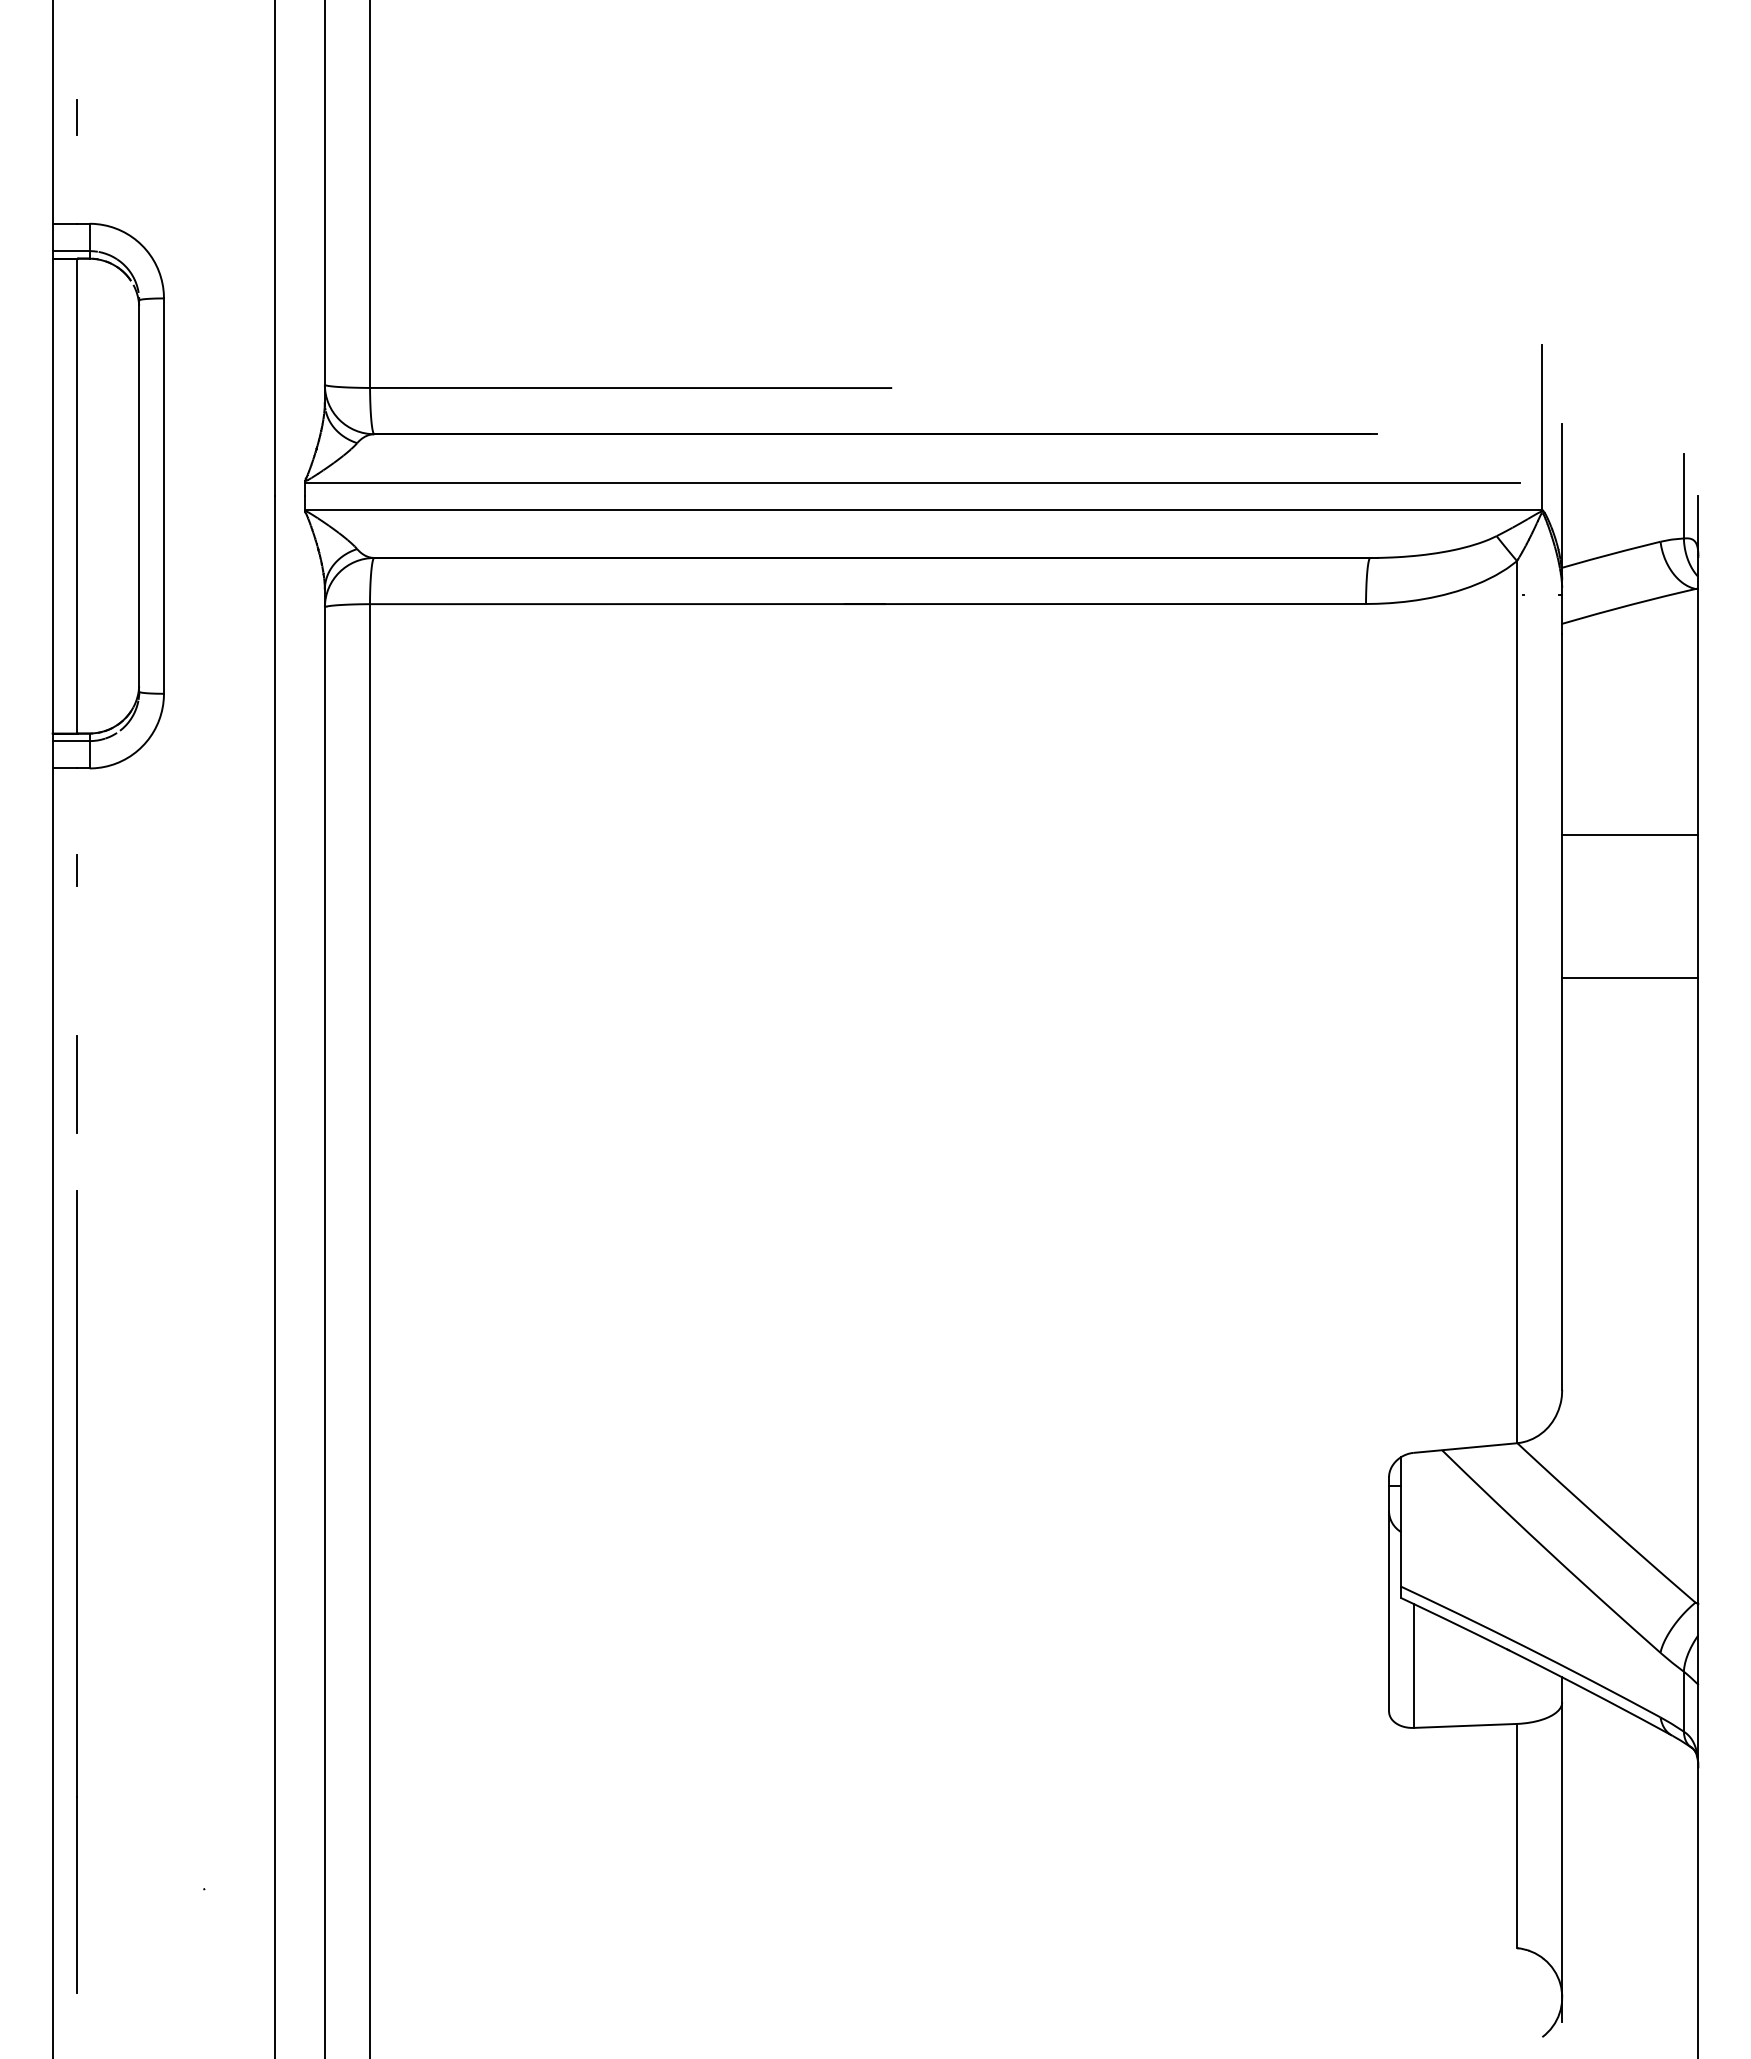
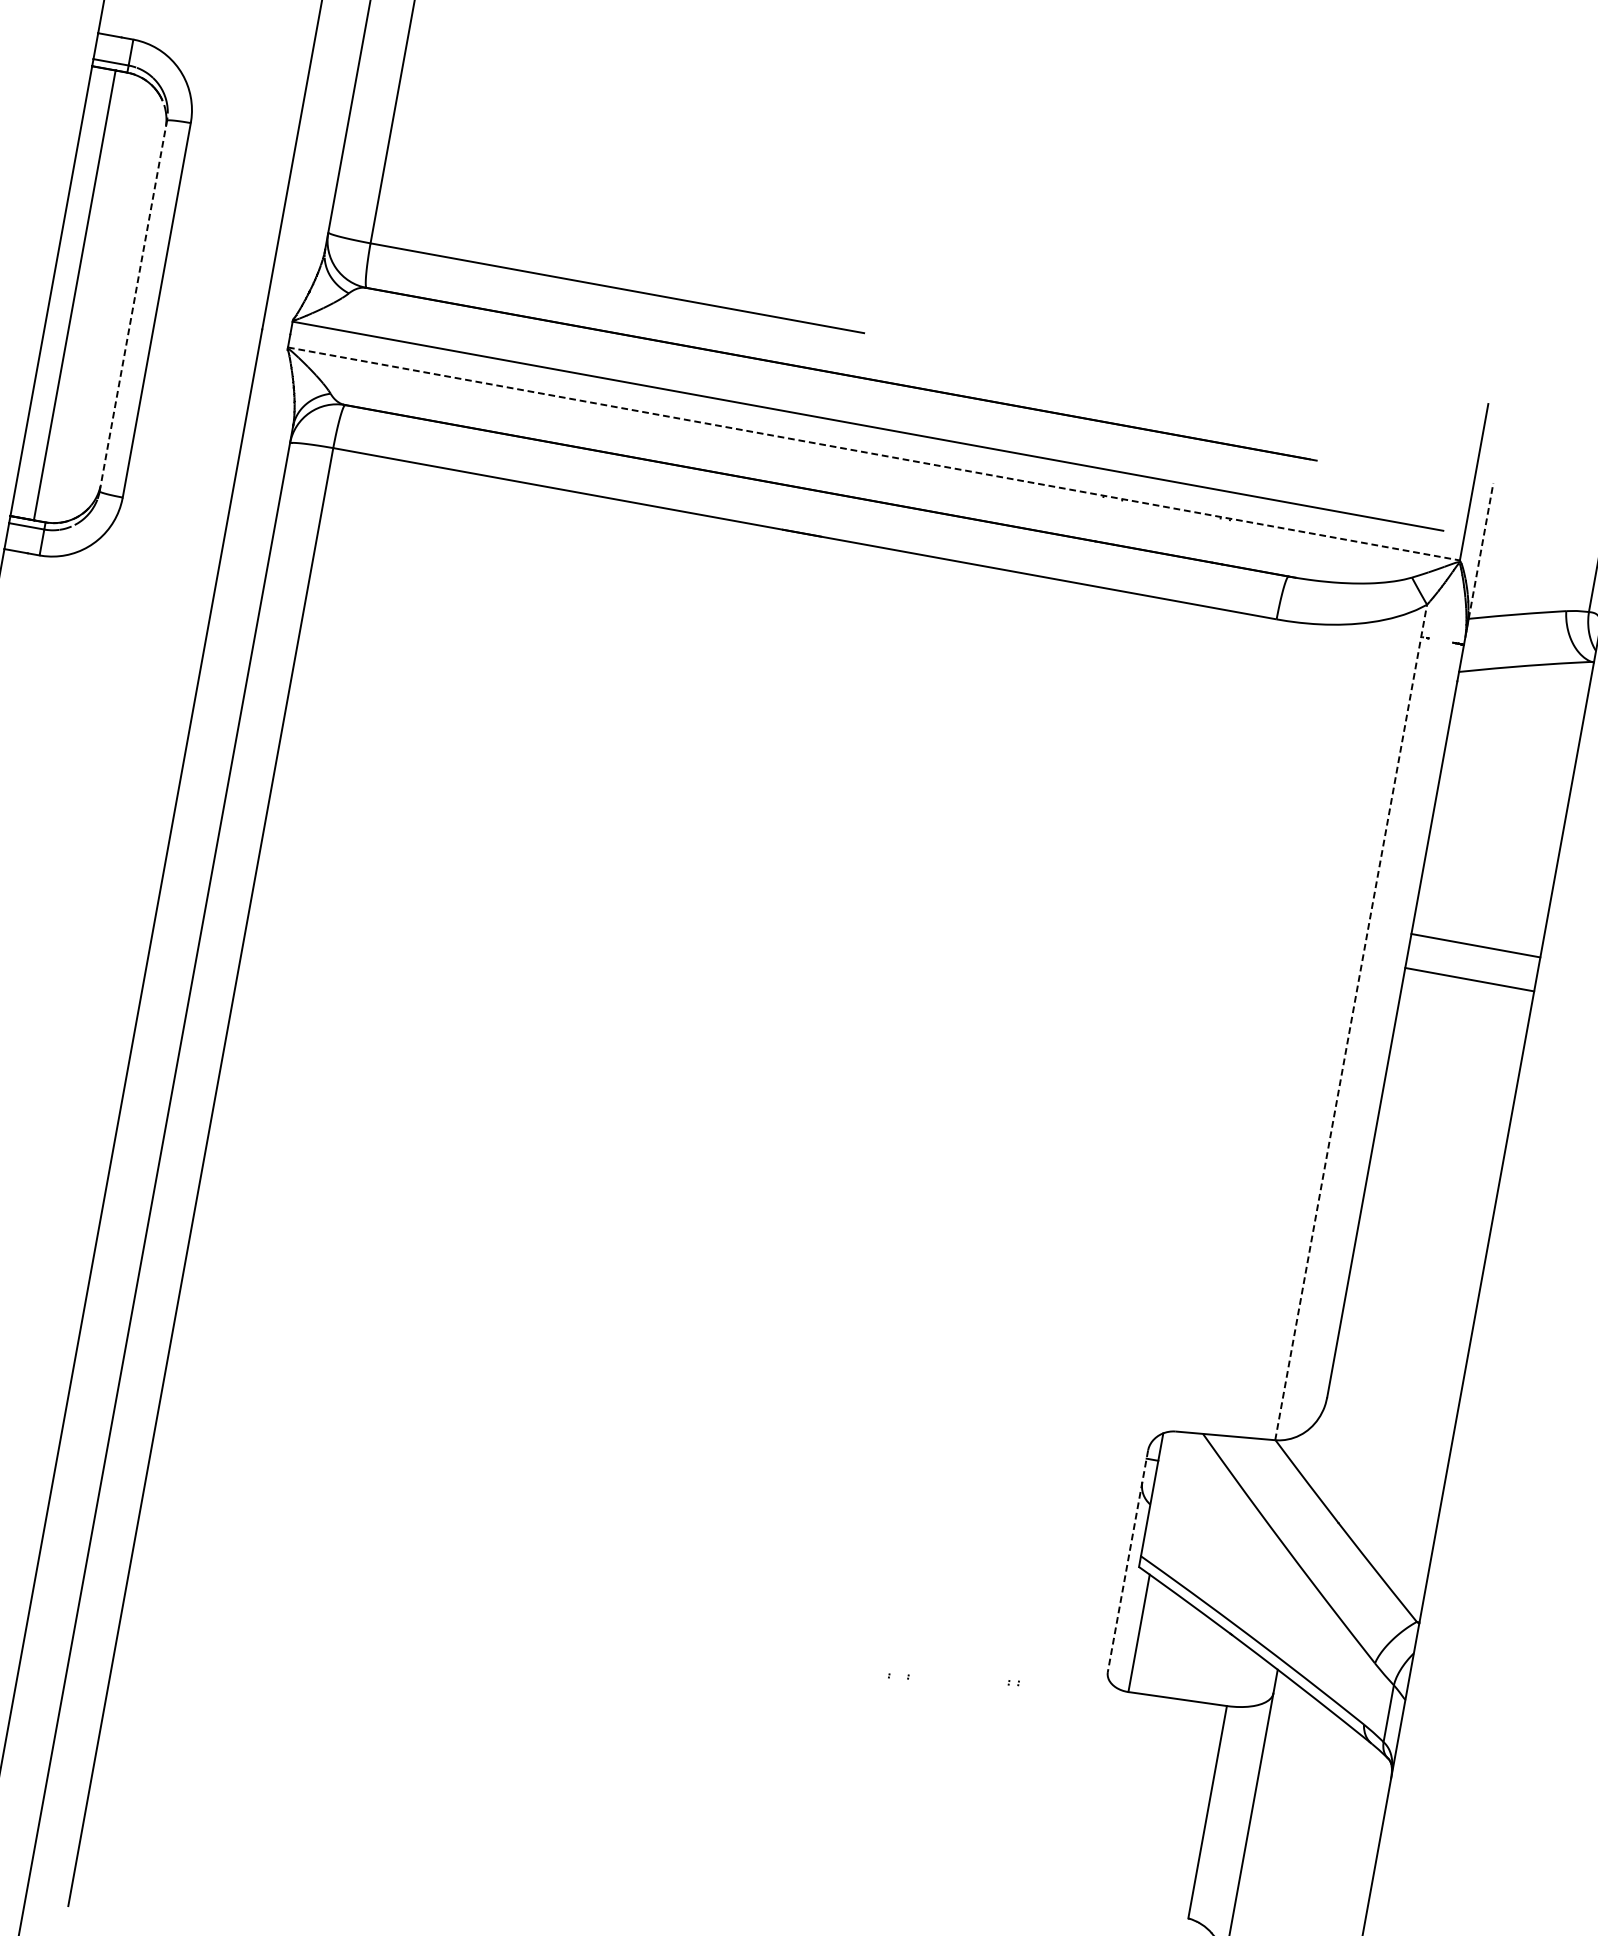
line: (139, 496) -> (133, 306), solid -> dashed
line: (1562, 496) -> (1481, 551), solid -> dashed
line: (923, 509) -> (873, 453), solid -> dashed
line: (1630, 835) -> (1469, 979), moved
line: (77, 870) -> (10, 650), removed
line: (1630, 977) -> (1476, 945), moved
line: (1517, 1001) -> (1351, 1021), solid -> dashed
line: (1389, 1594) -> (1128, 1561), solid -> dashed

